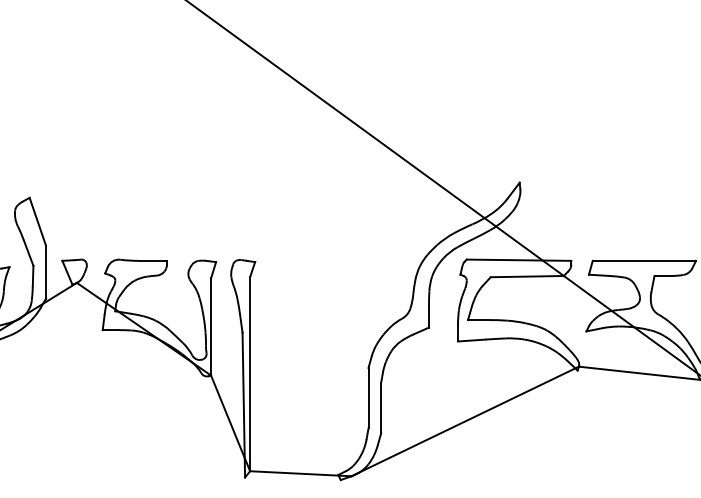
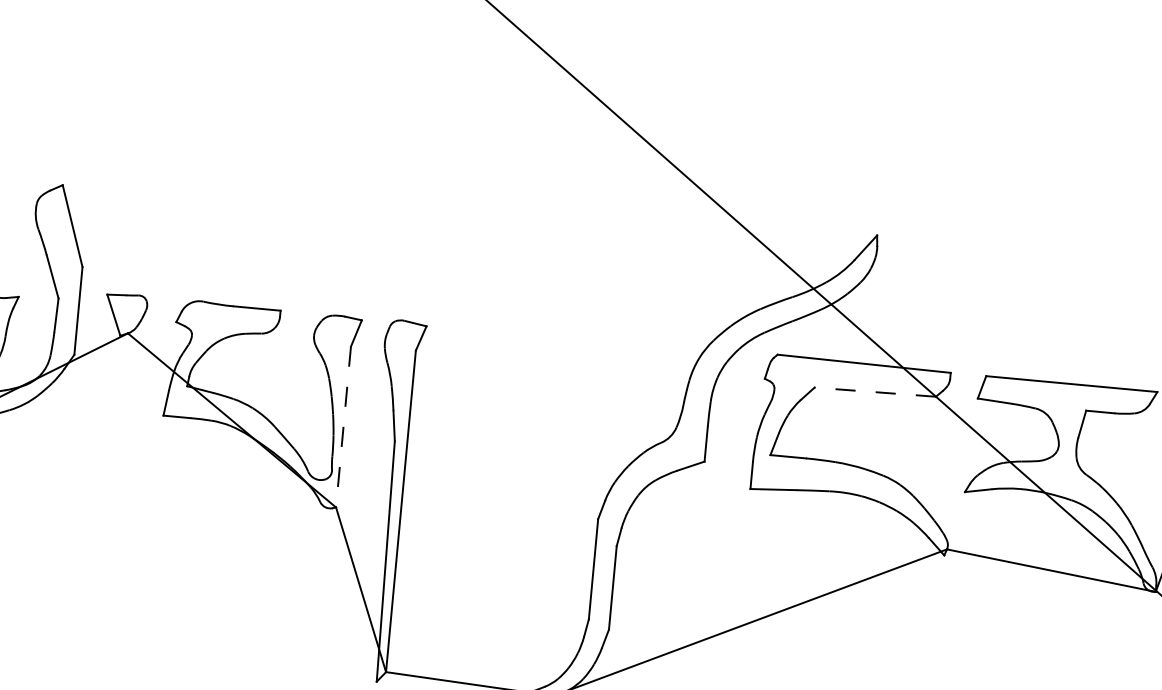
line: (527, 276) -> (875, 392), solid -> dashed
line: (211, 326) -> (344, 426), solid -> dashed

